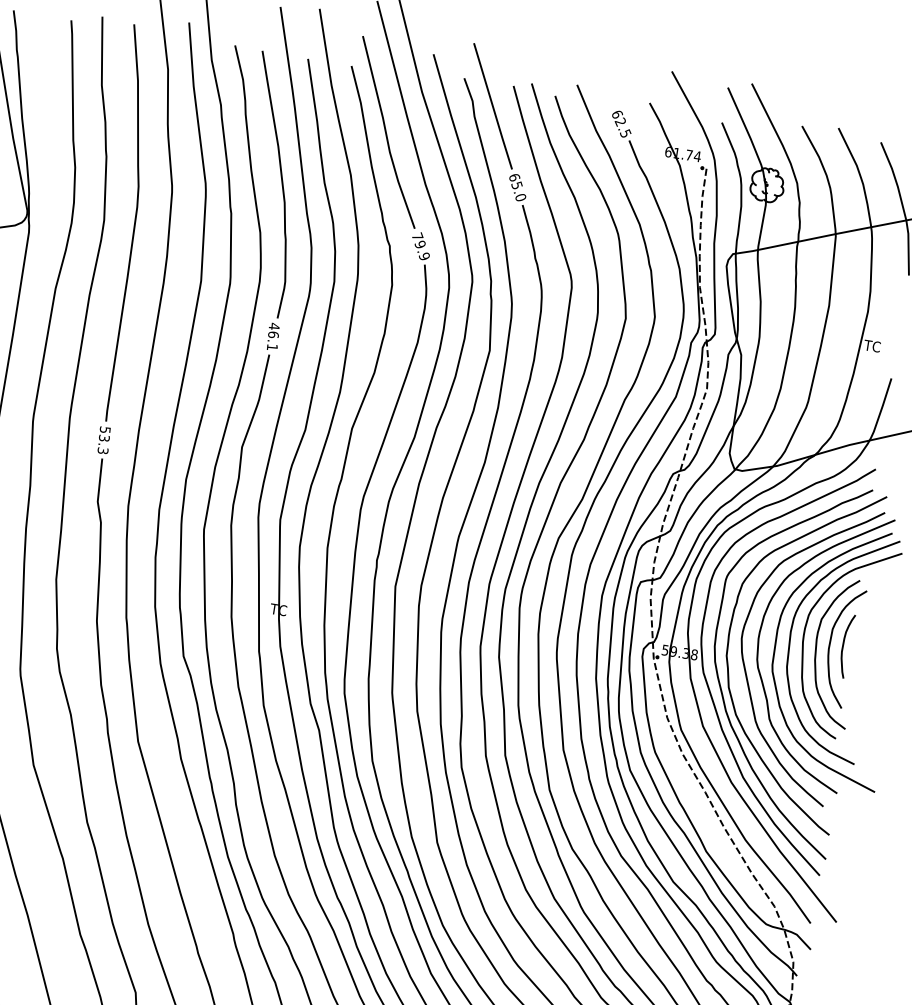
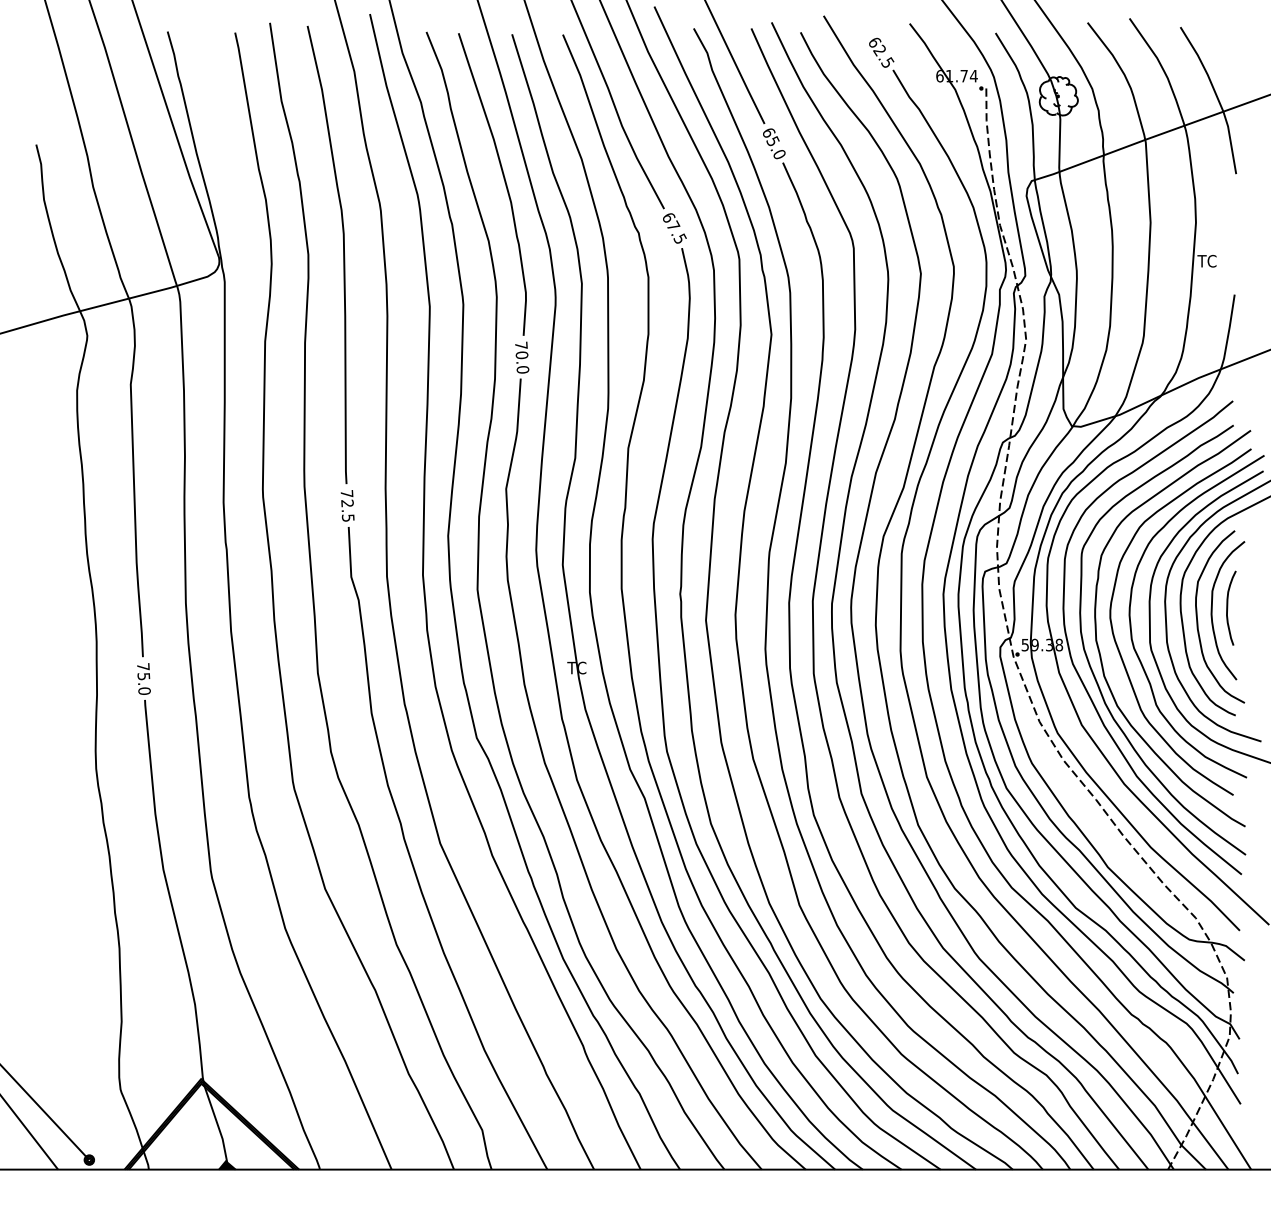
text: (421, 245) -> (674, 227), 79.9 -> 67.5
text: (273, 336) -> (522, 357), 46.1 -> 70.0
text: (104, 440) -> (347, 505), 53.3 -> 72.5

